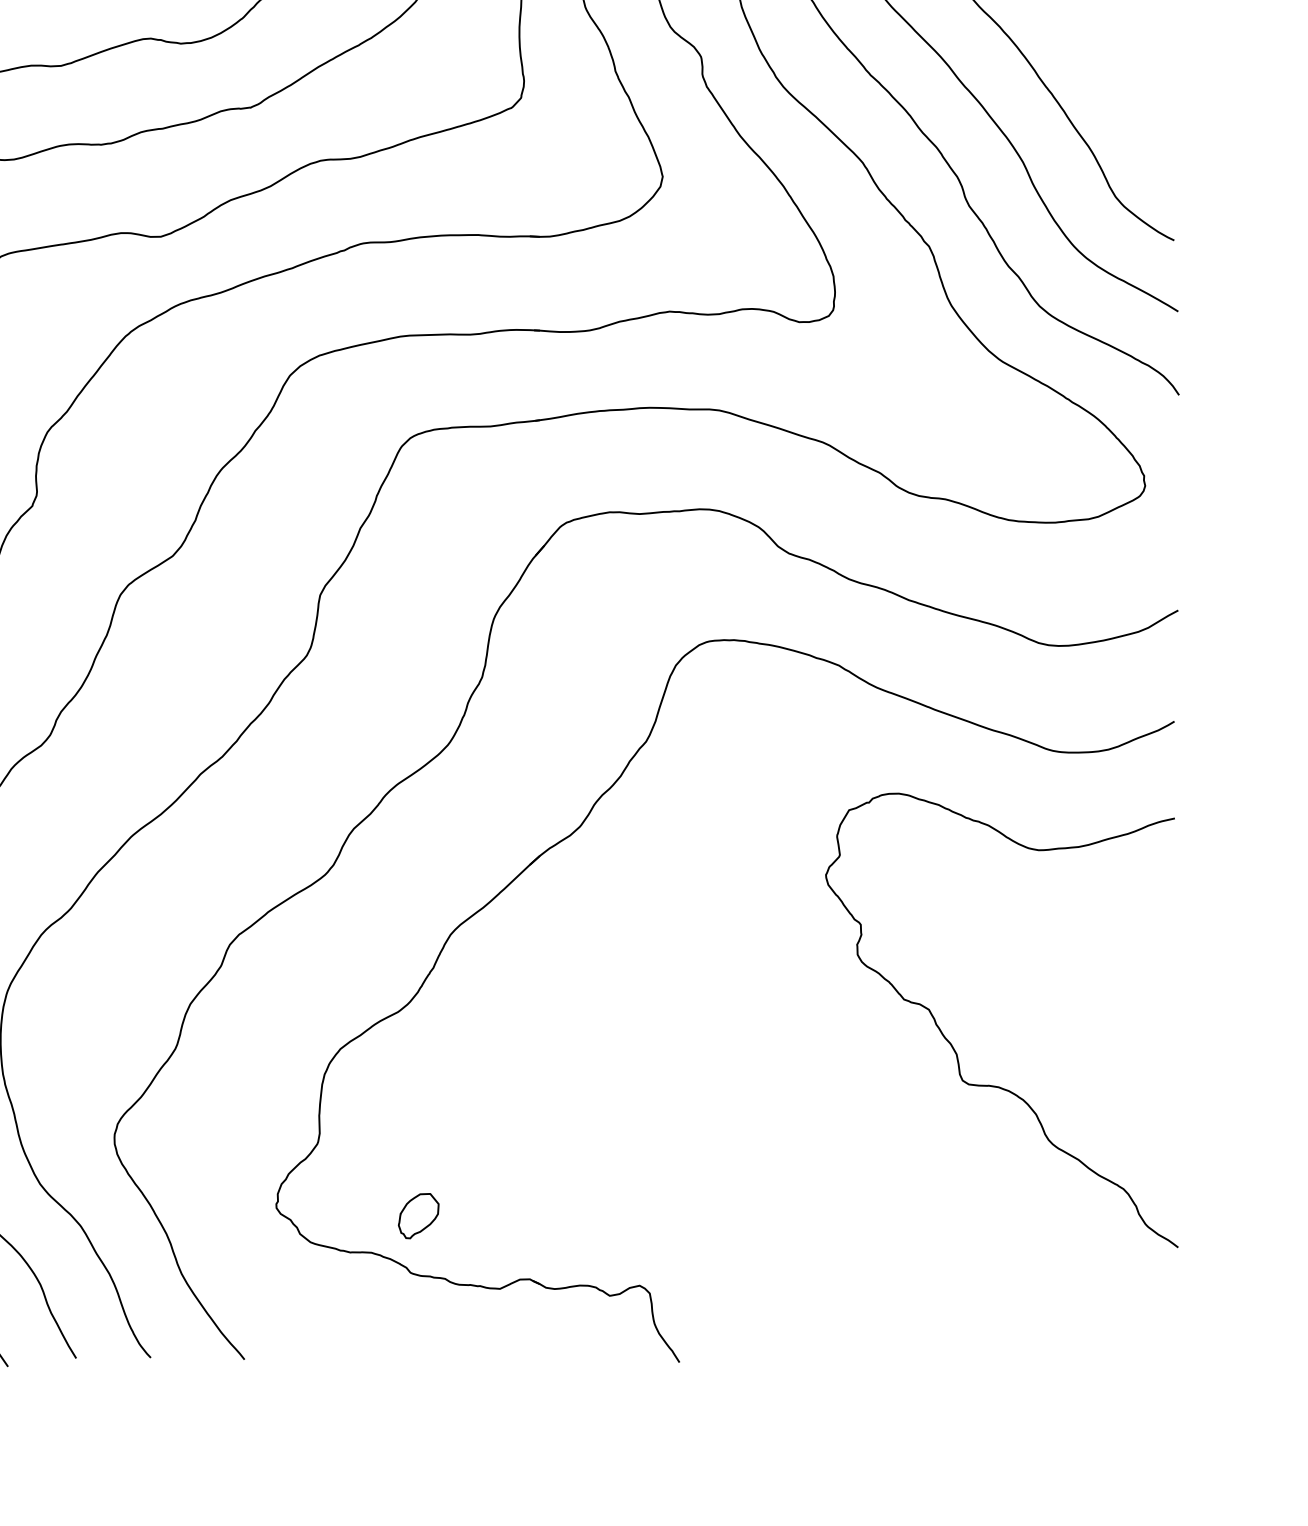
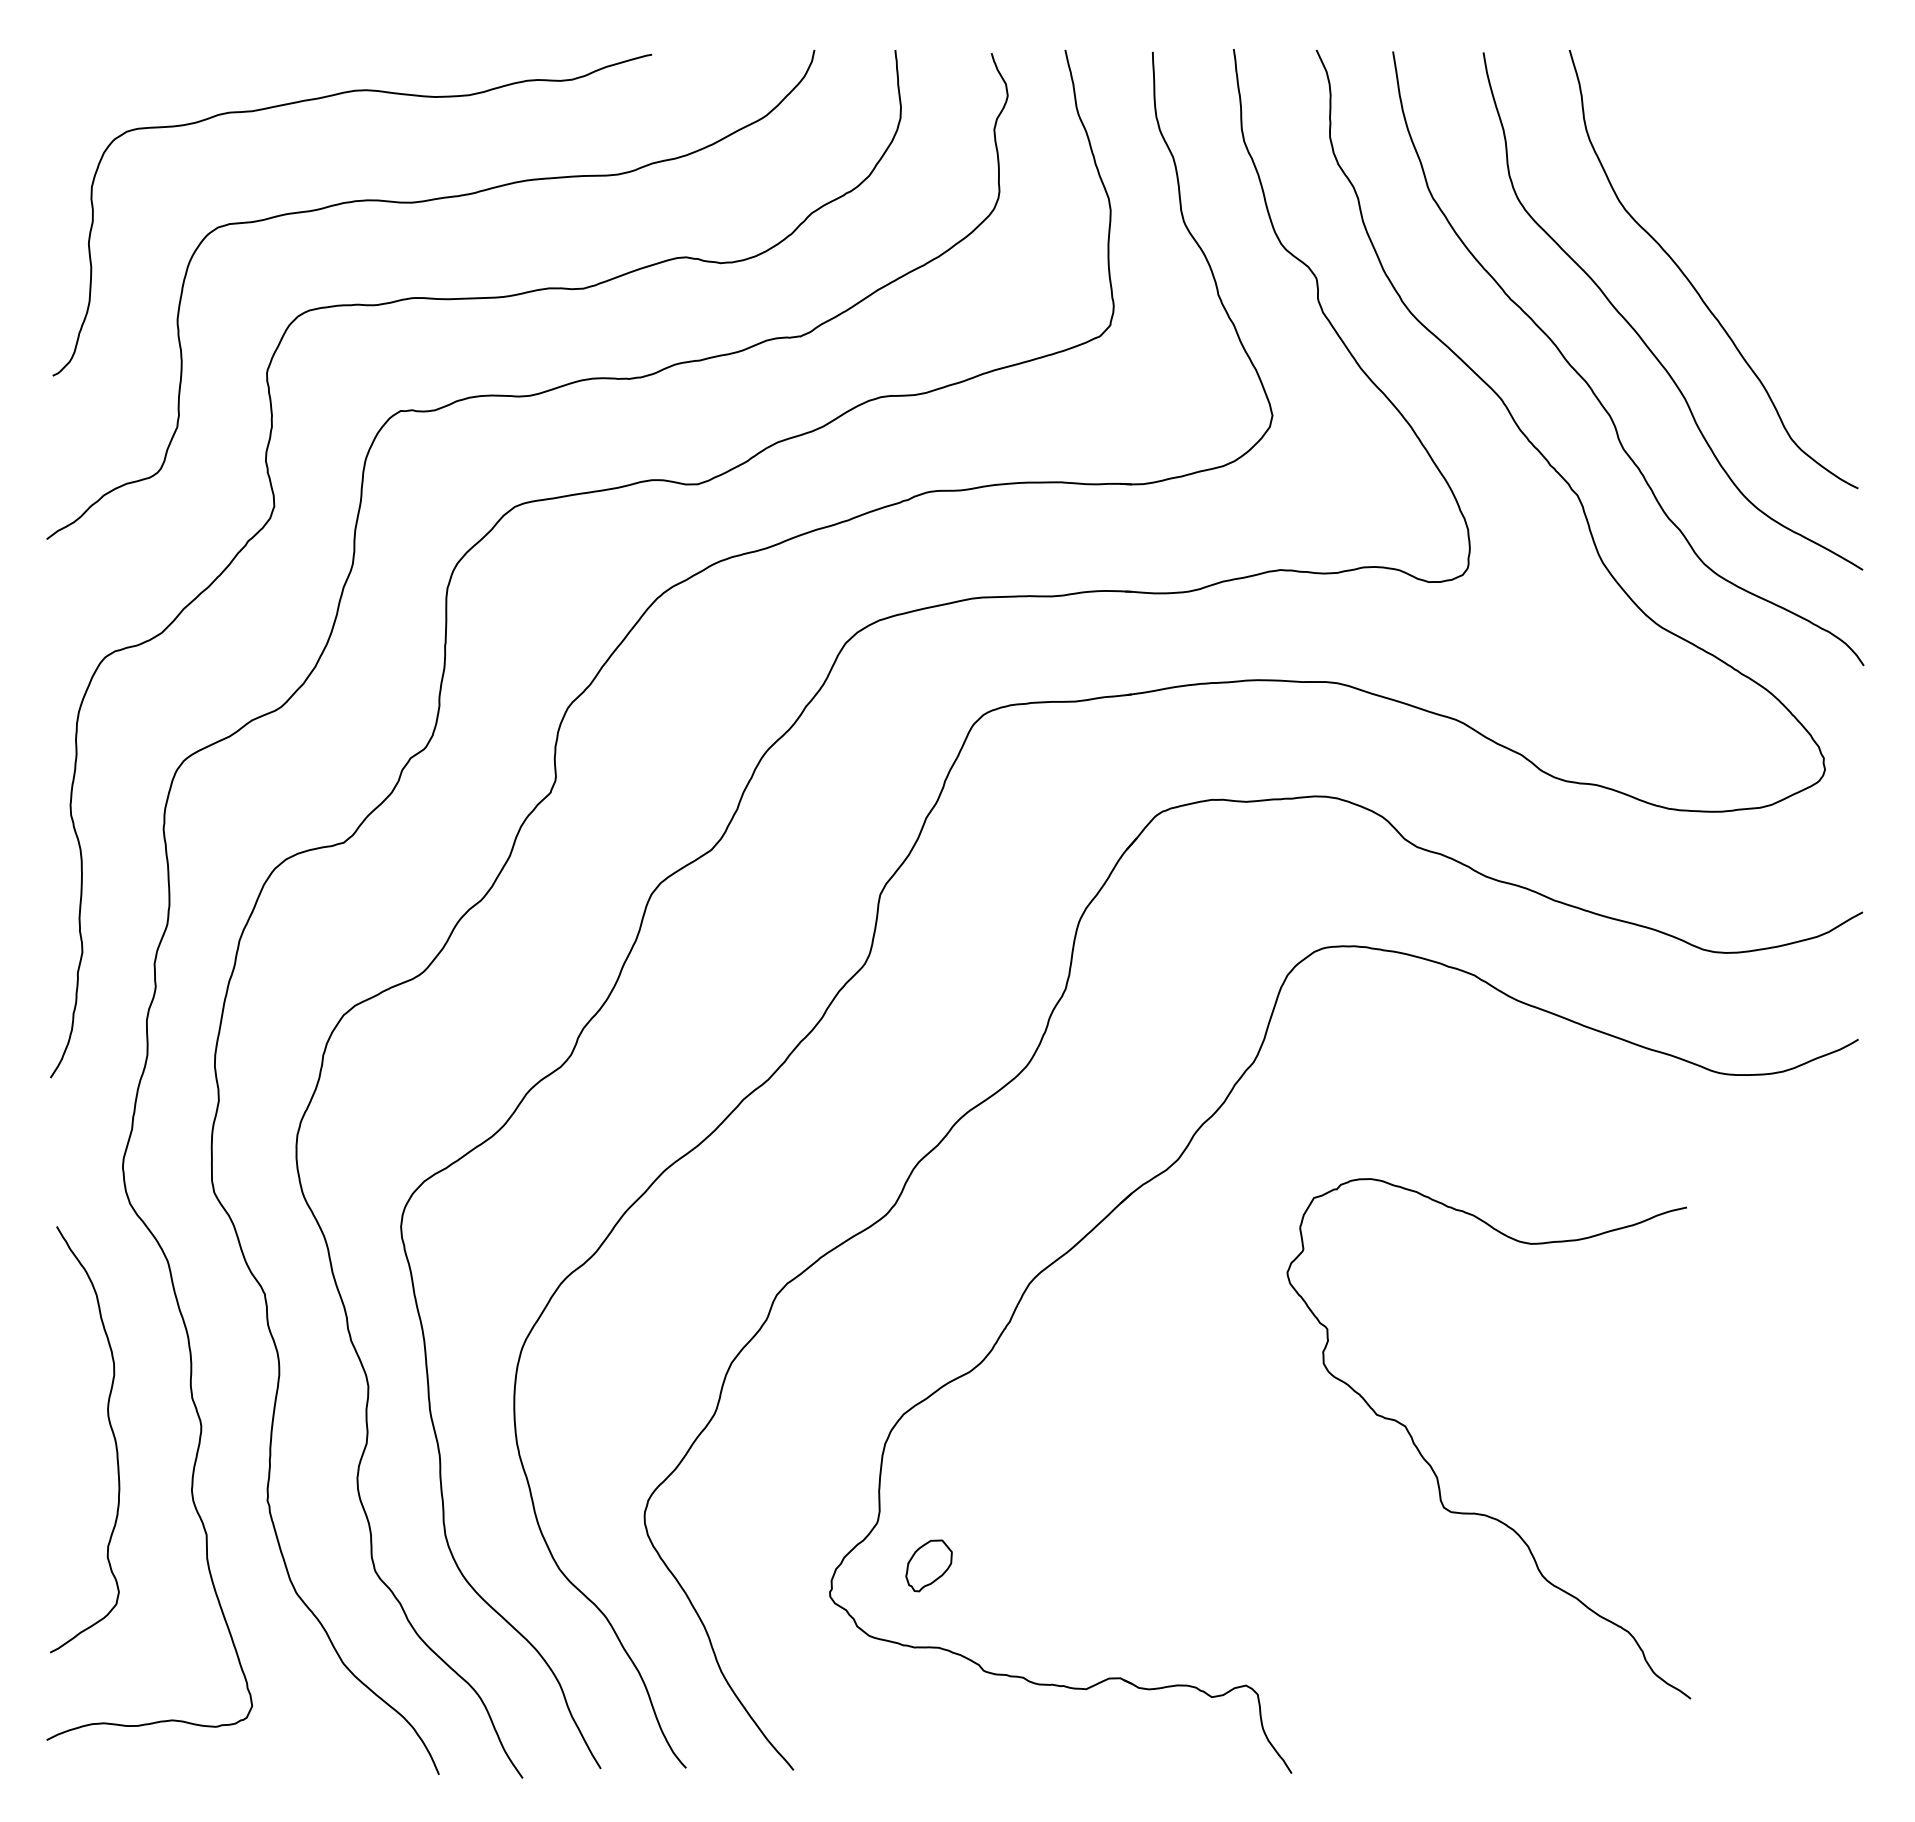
curve: (954, 1048) -> (1434, 1470), moved
part: (418, 1215) -> (928, 1565), moved

